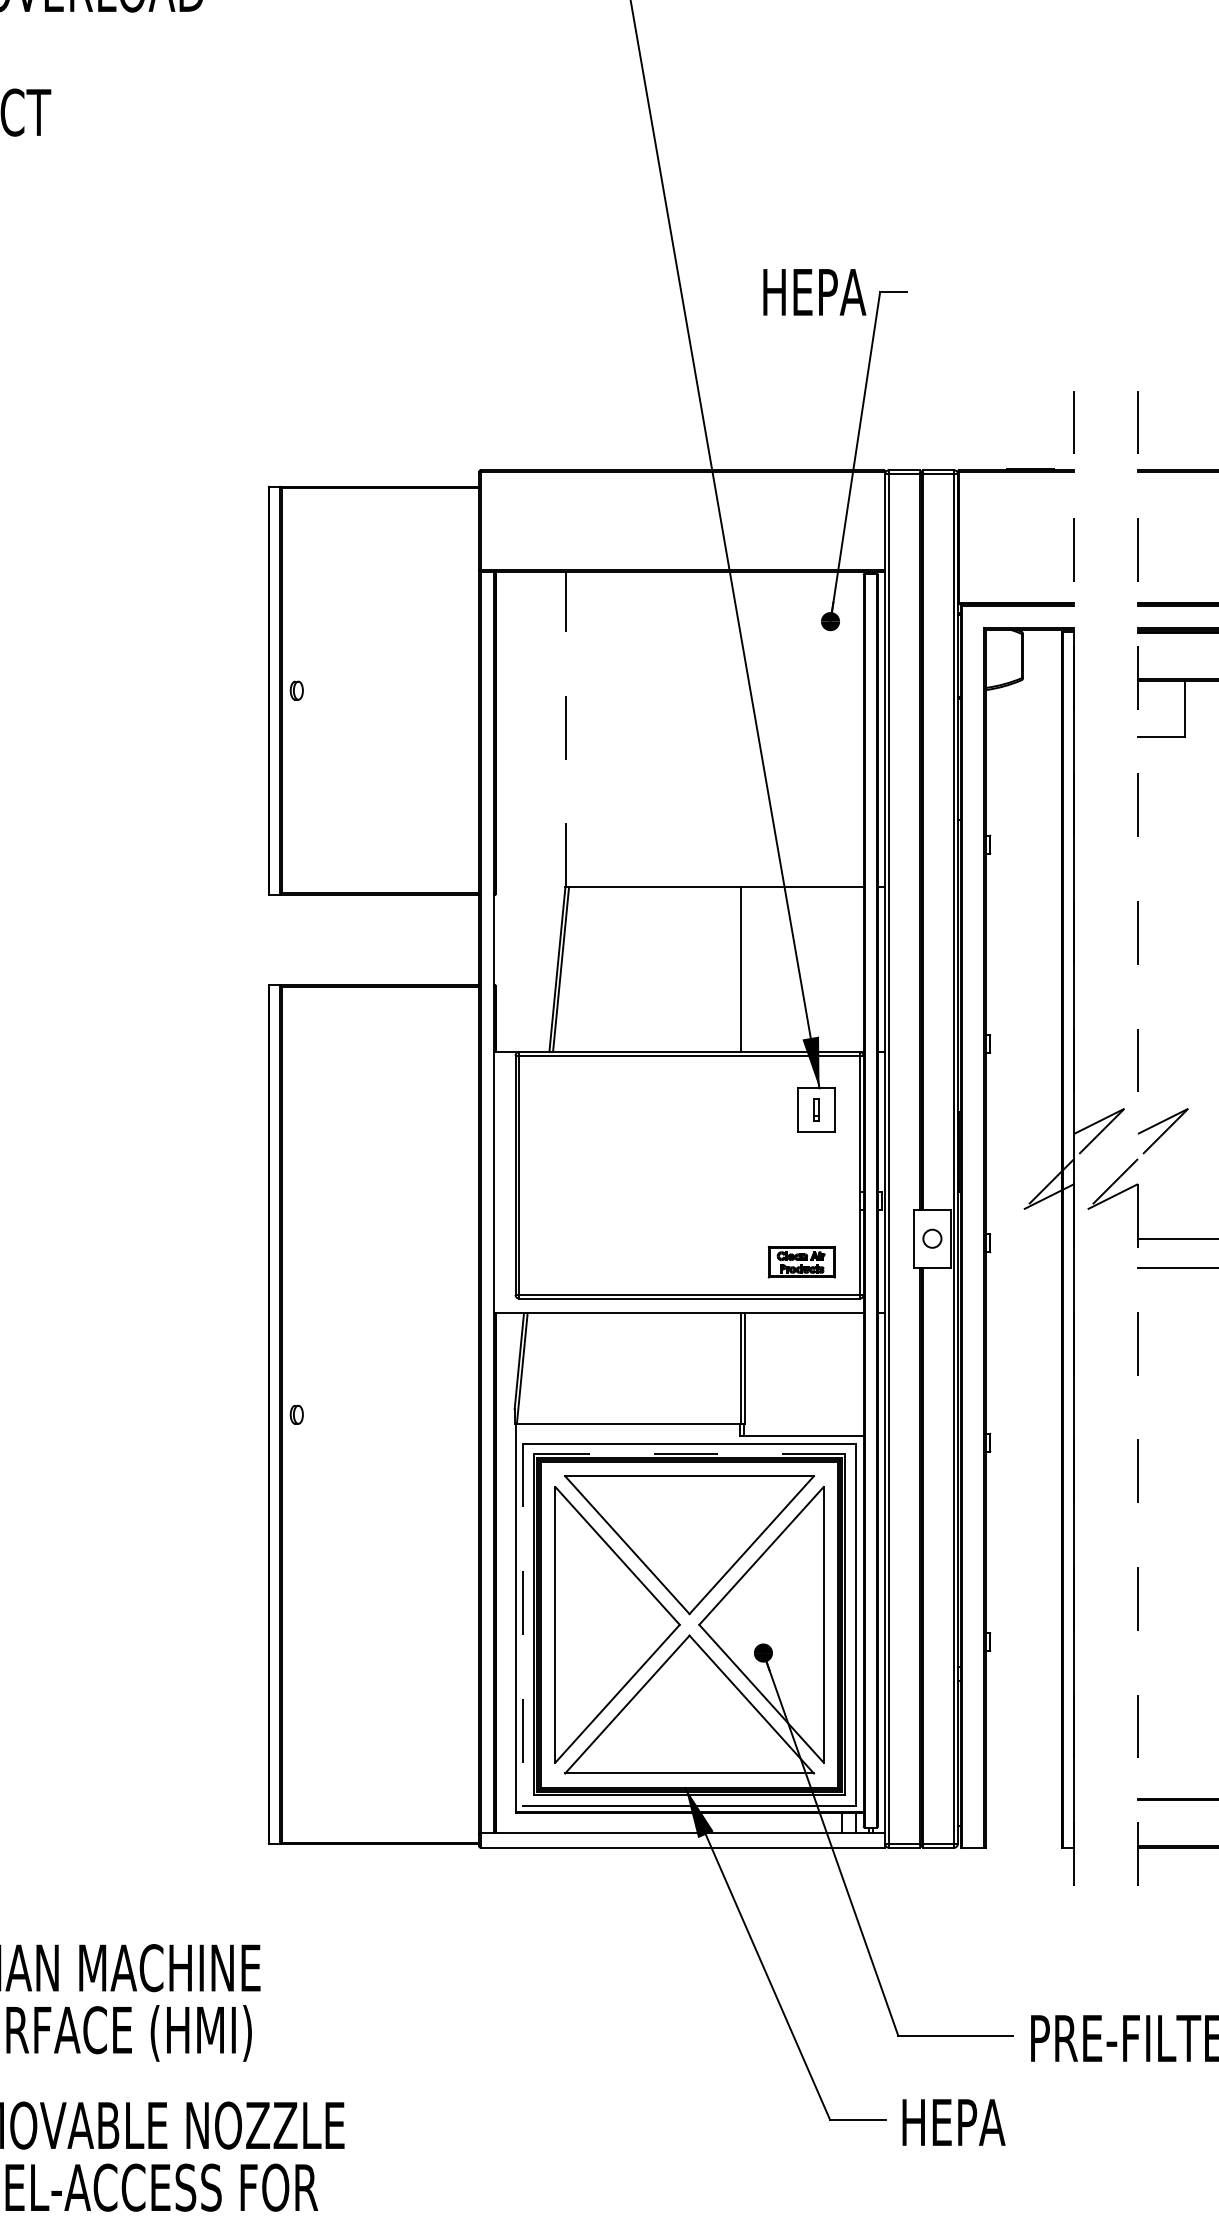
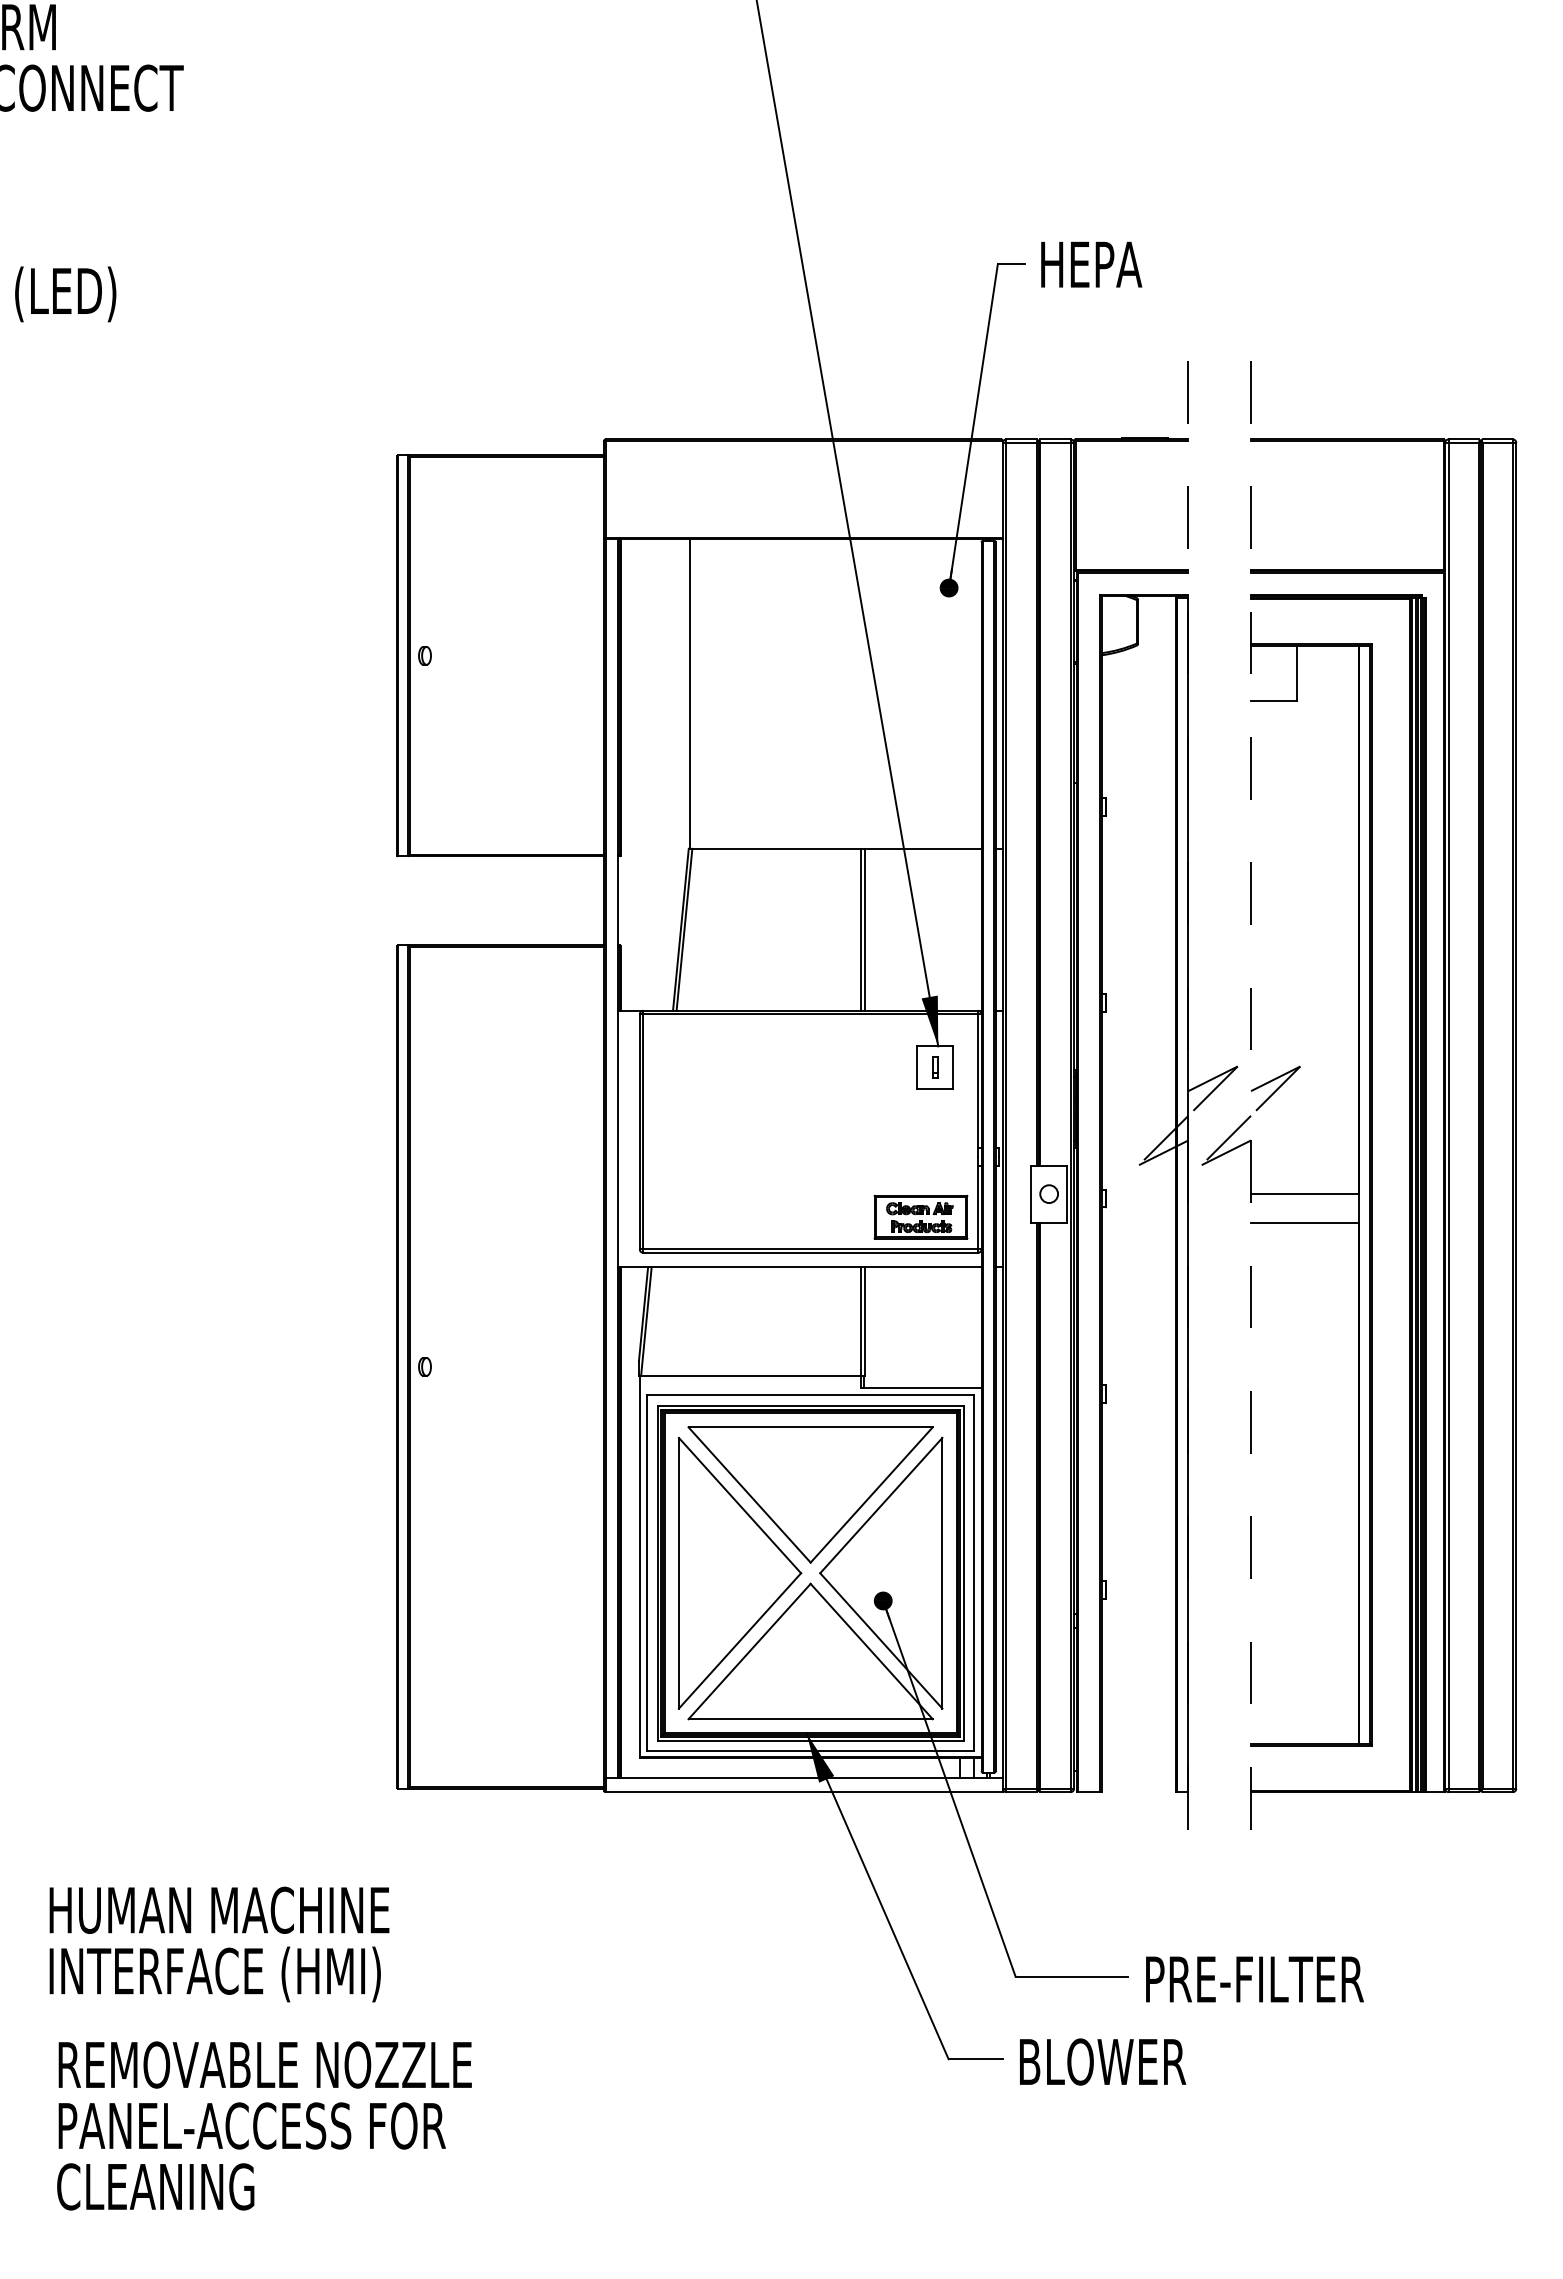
text: (814, 292) -> (1091, 264), moved
line: (566, 728) -> (689, 693), dashed -> solid
line: (744, 969) -> (864, 929), added
part: (801, 1261) -> (920, 1216), size x1.43
line: (689, 1454) -> (810, 1405), dashed -> solid
line: (522, 1625) -> (646, 1573), dashed -> solid
text: (988, 2122) -> (1104, 2061), HEPA -> BLOWER

